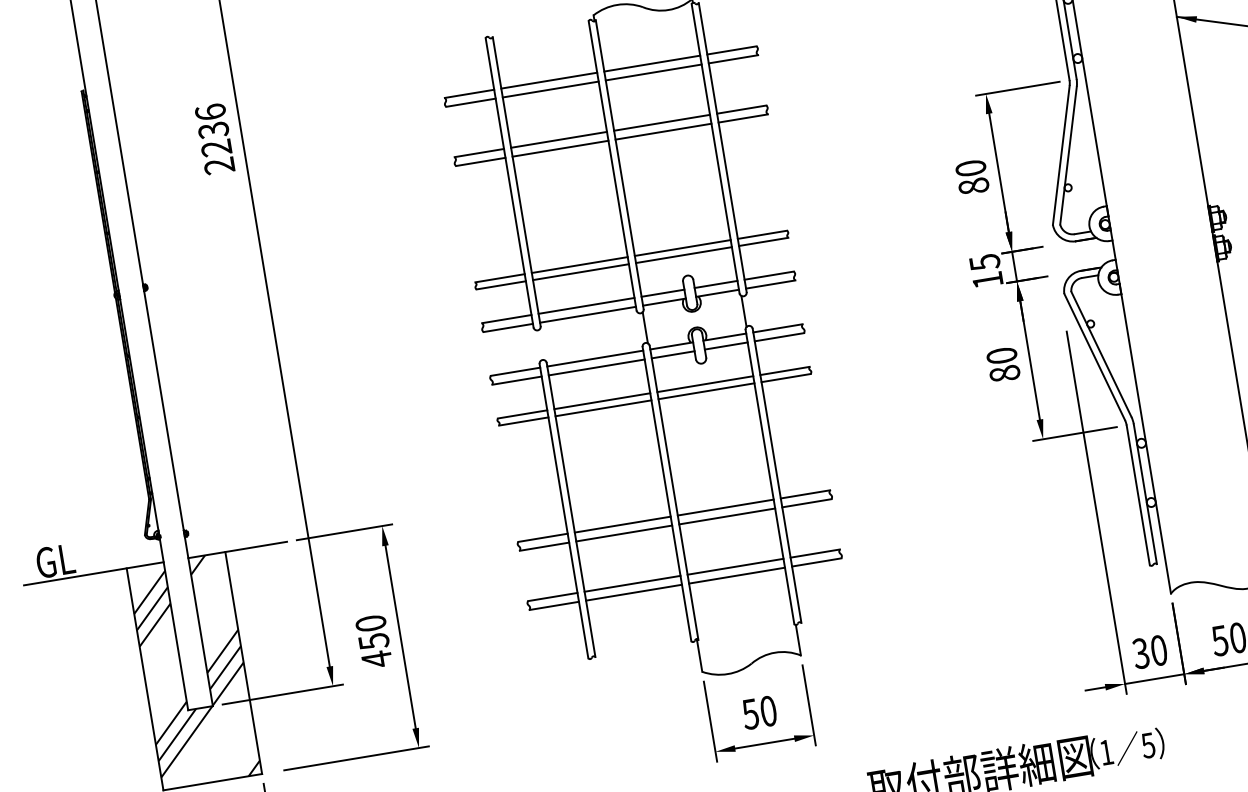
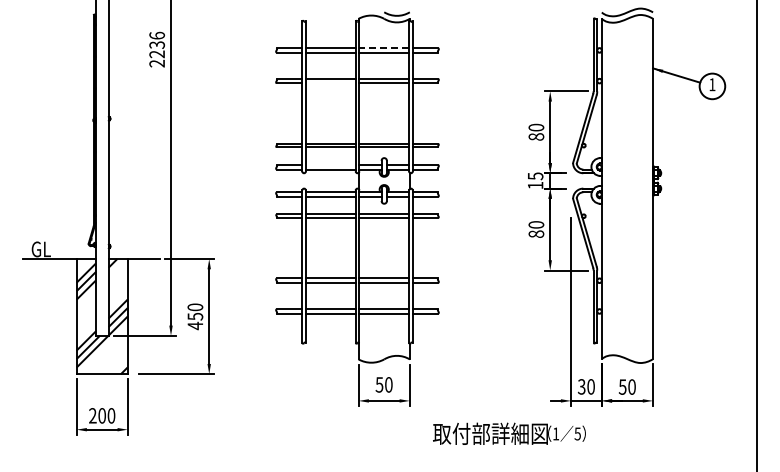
line: (652, 64) -> (384, 48), solid -> dashed
line: (559, 148) -> (330, 83), removed
line: (585, 305) -> (330, 164), removed

